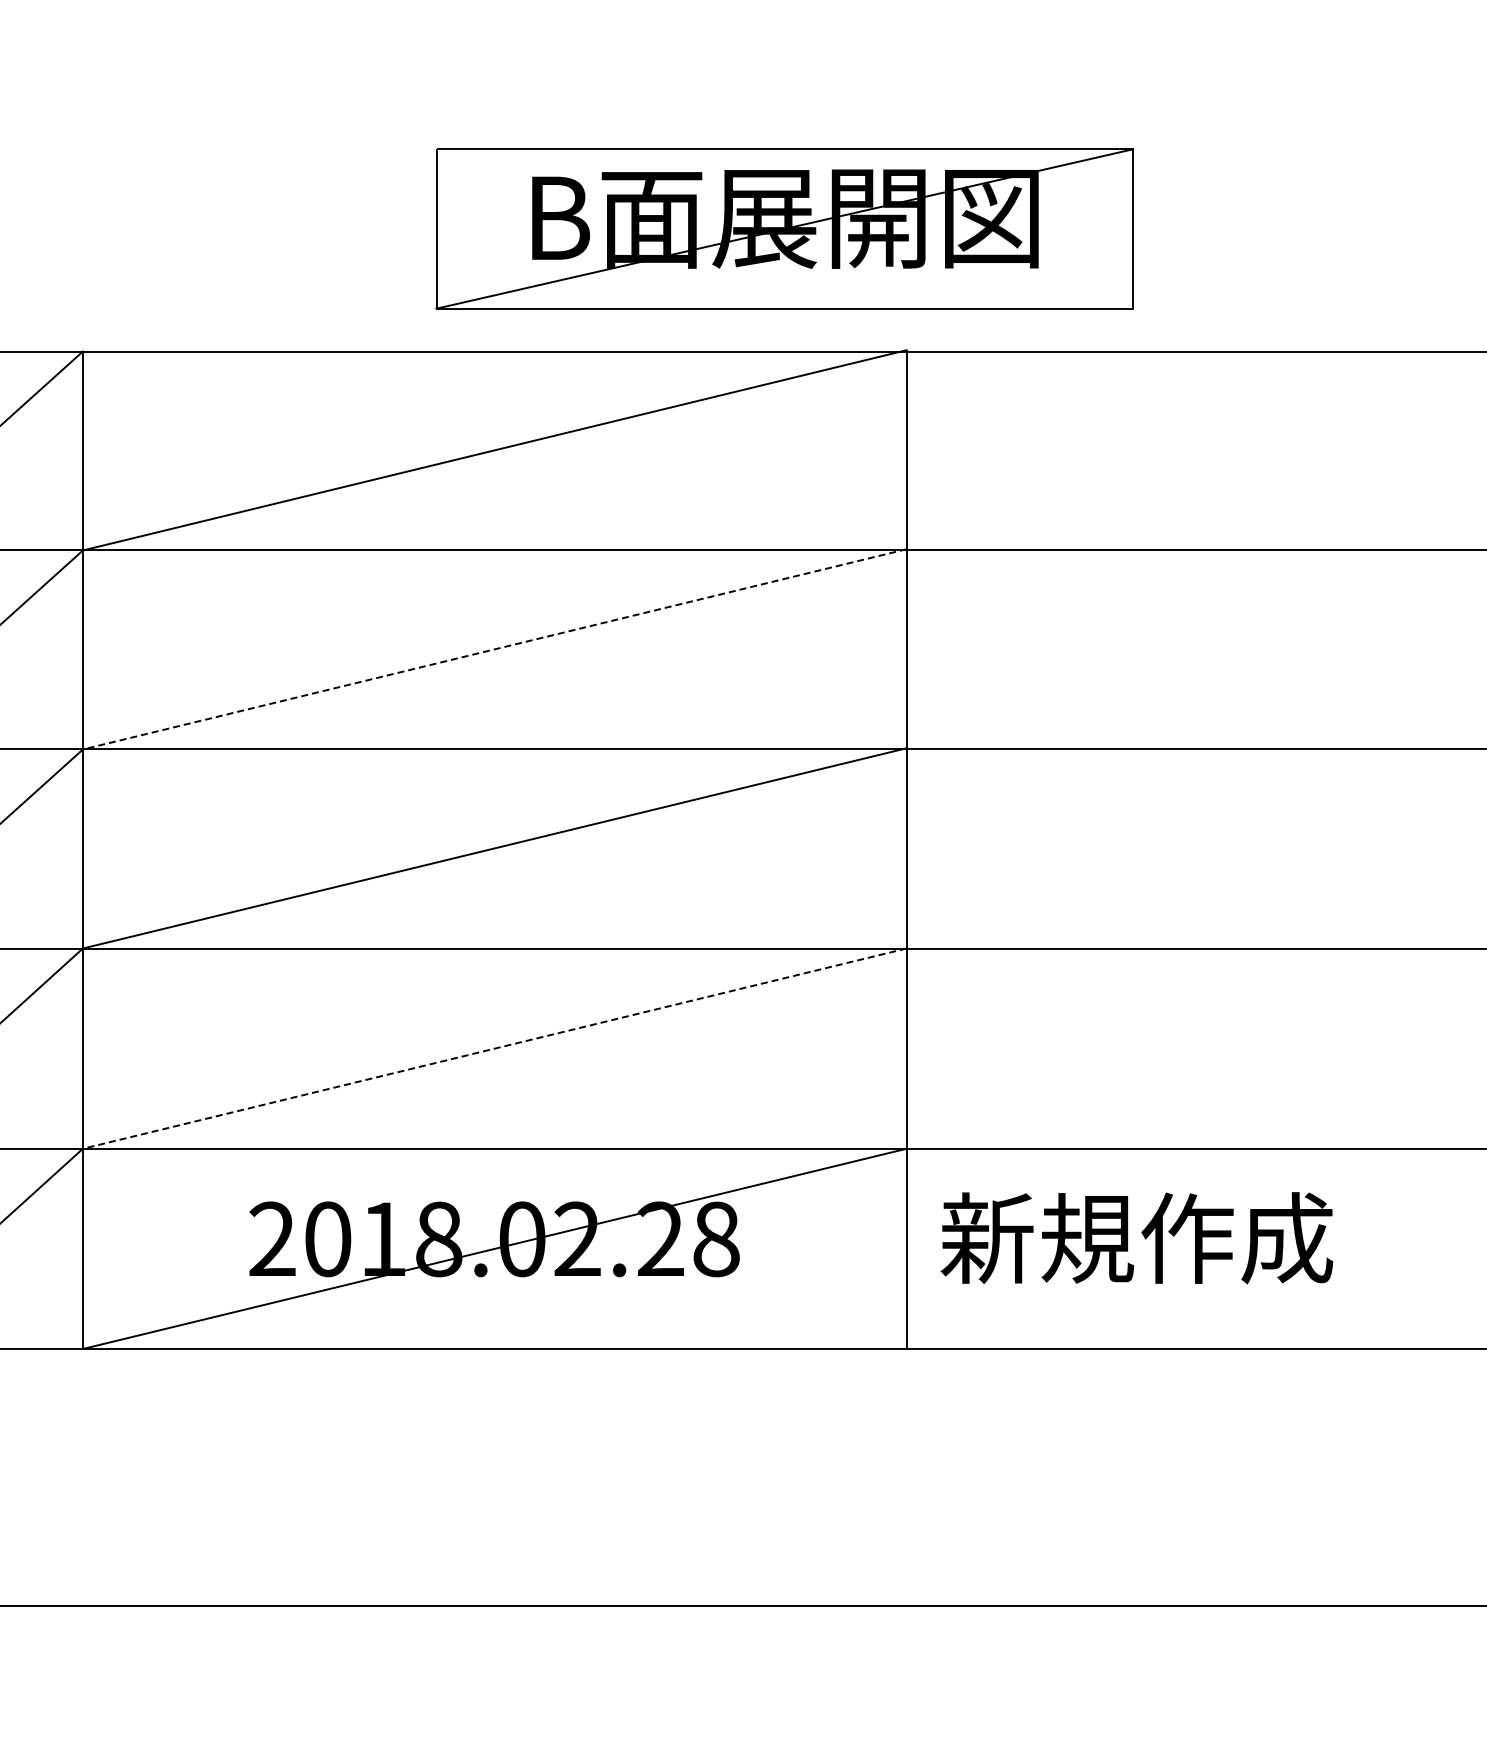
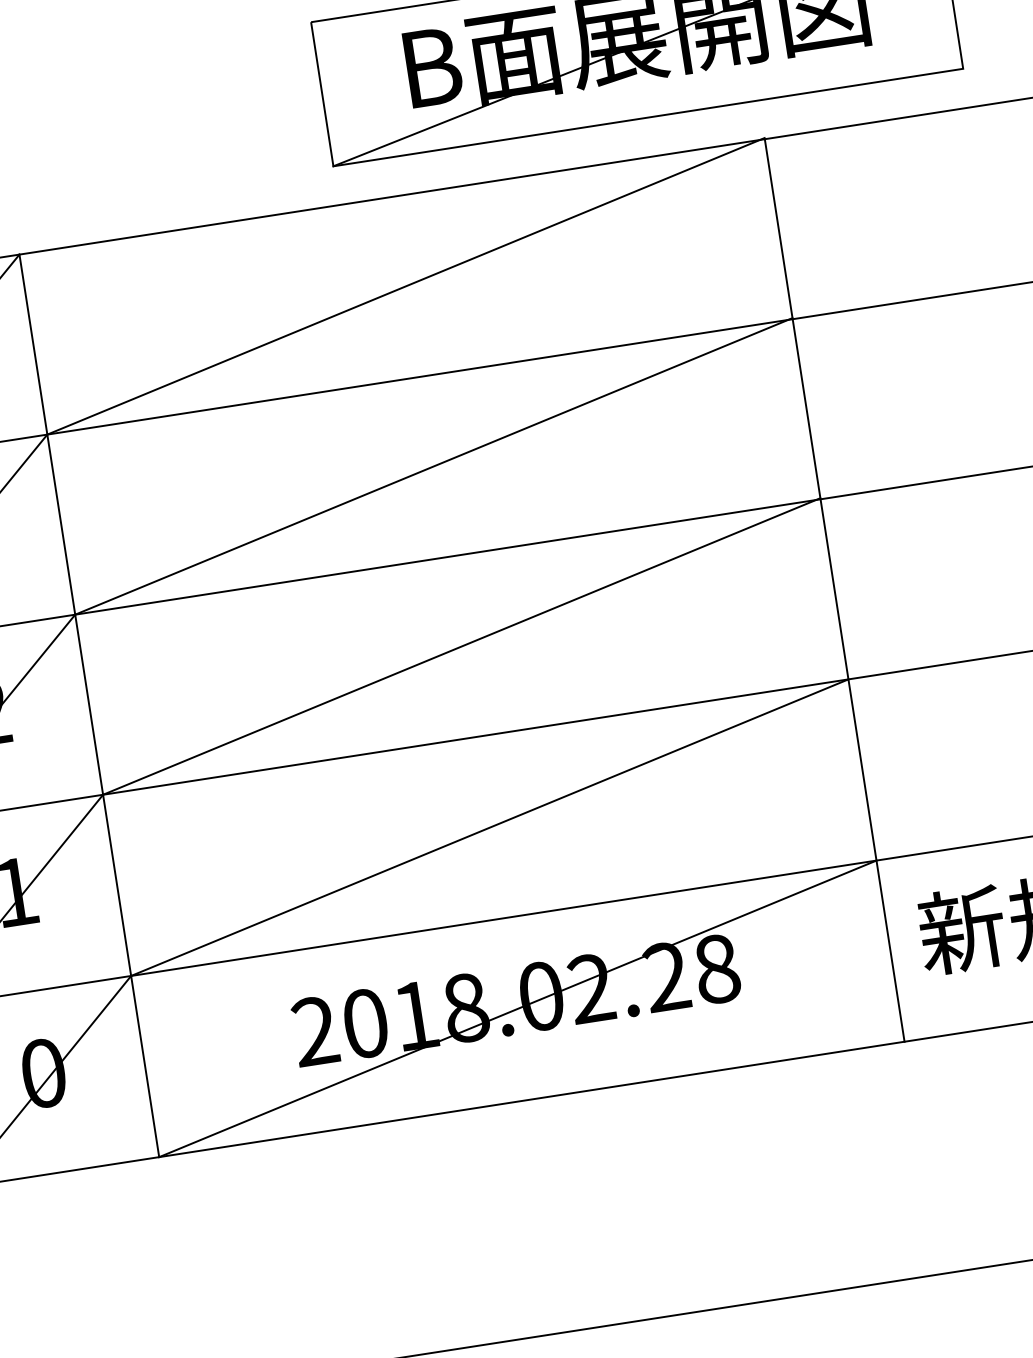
line: (494, 649) -> (433, 466), dashed -> solid
line: (494, 1048) -> (489, 827), dashed -> solid

